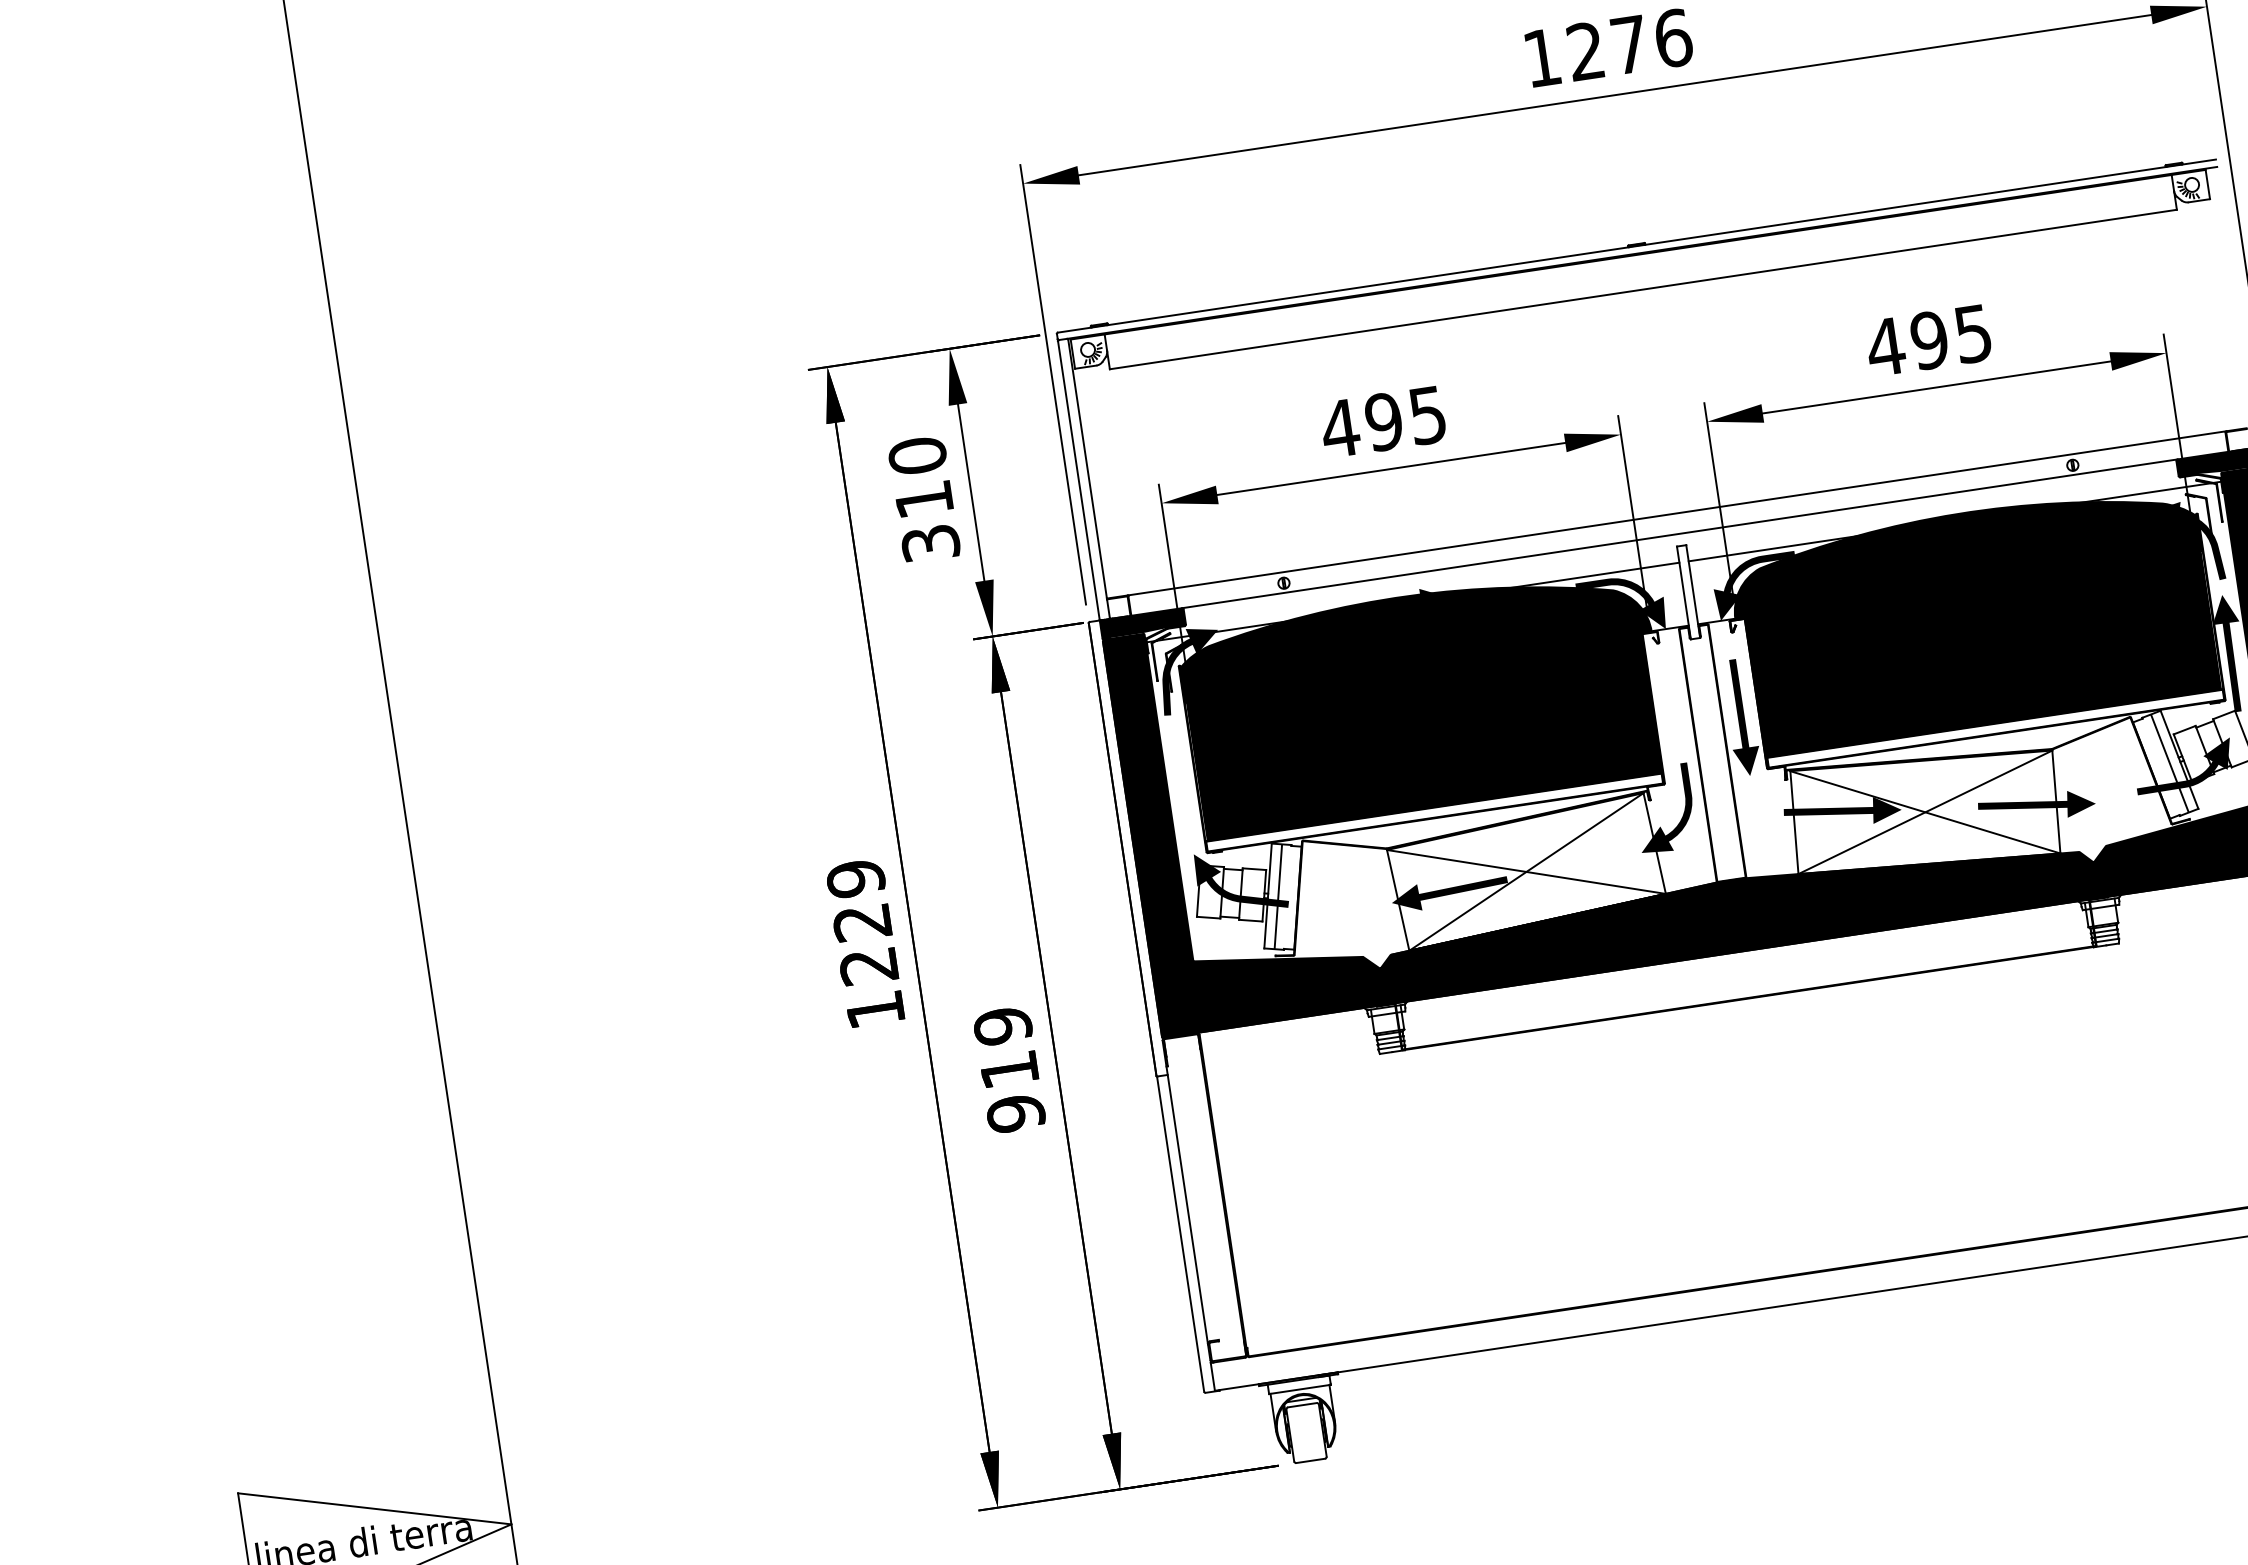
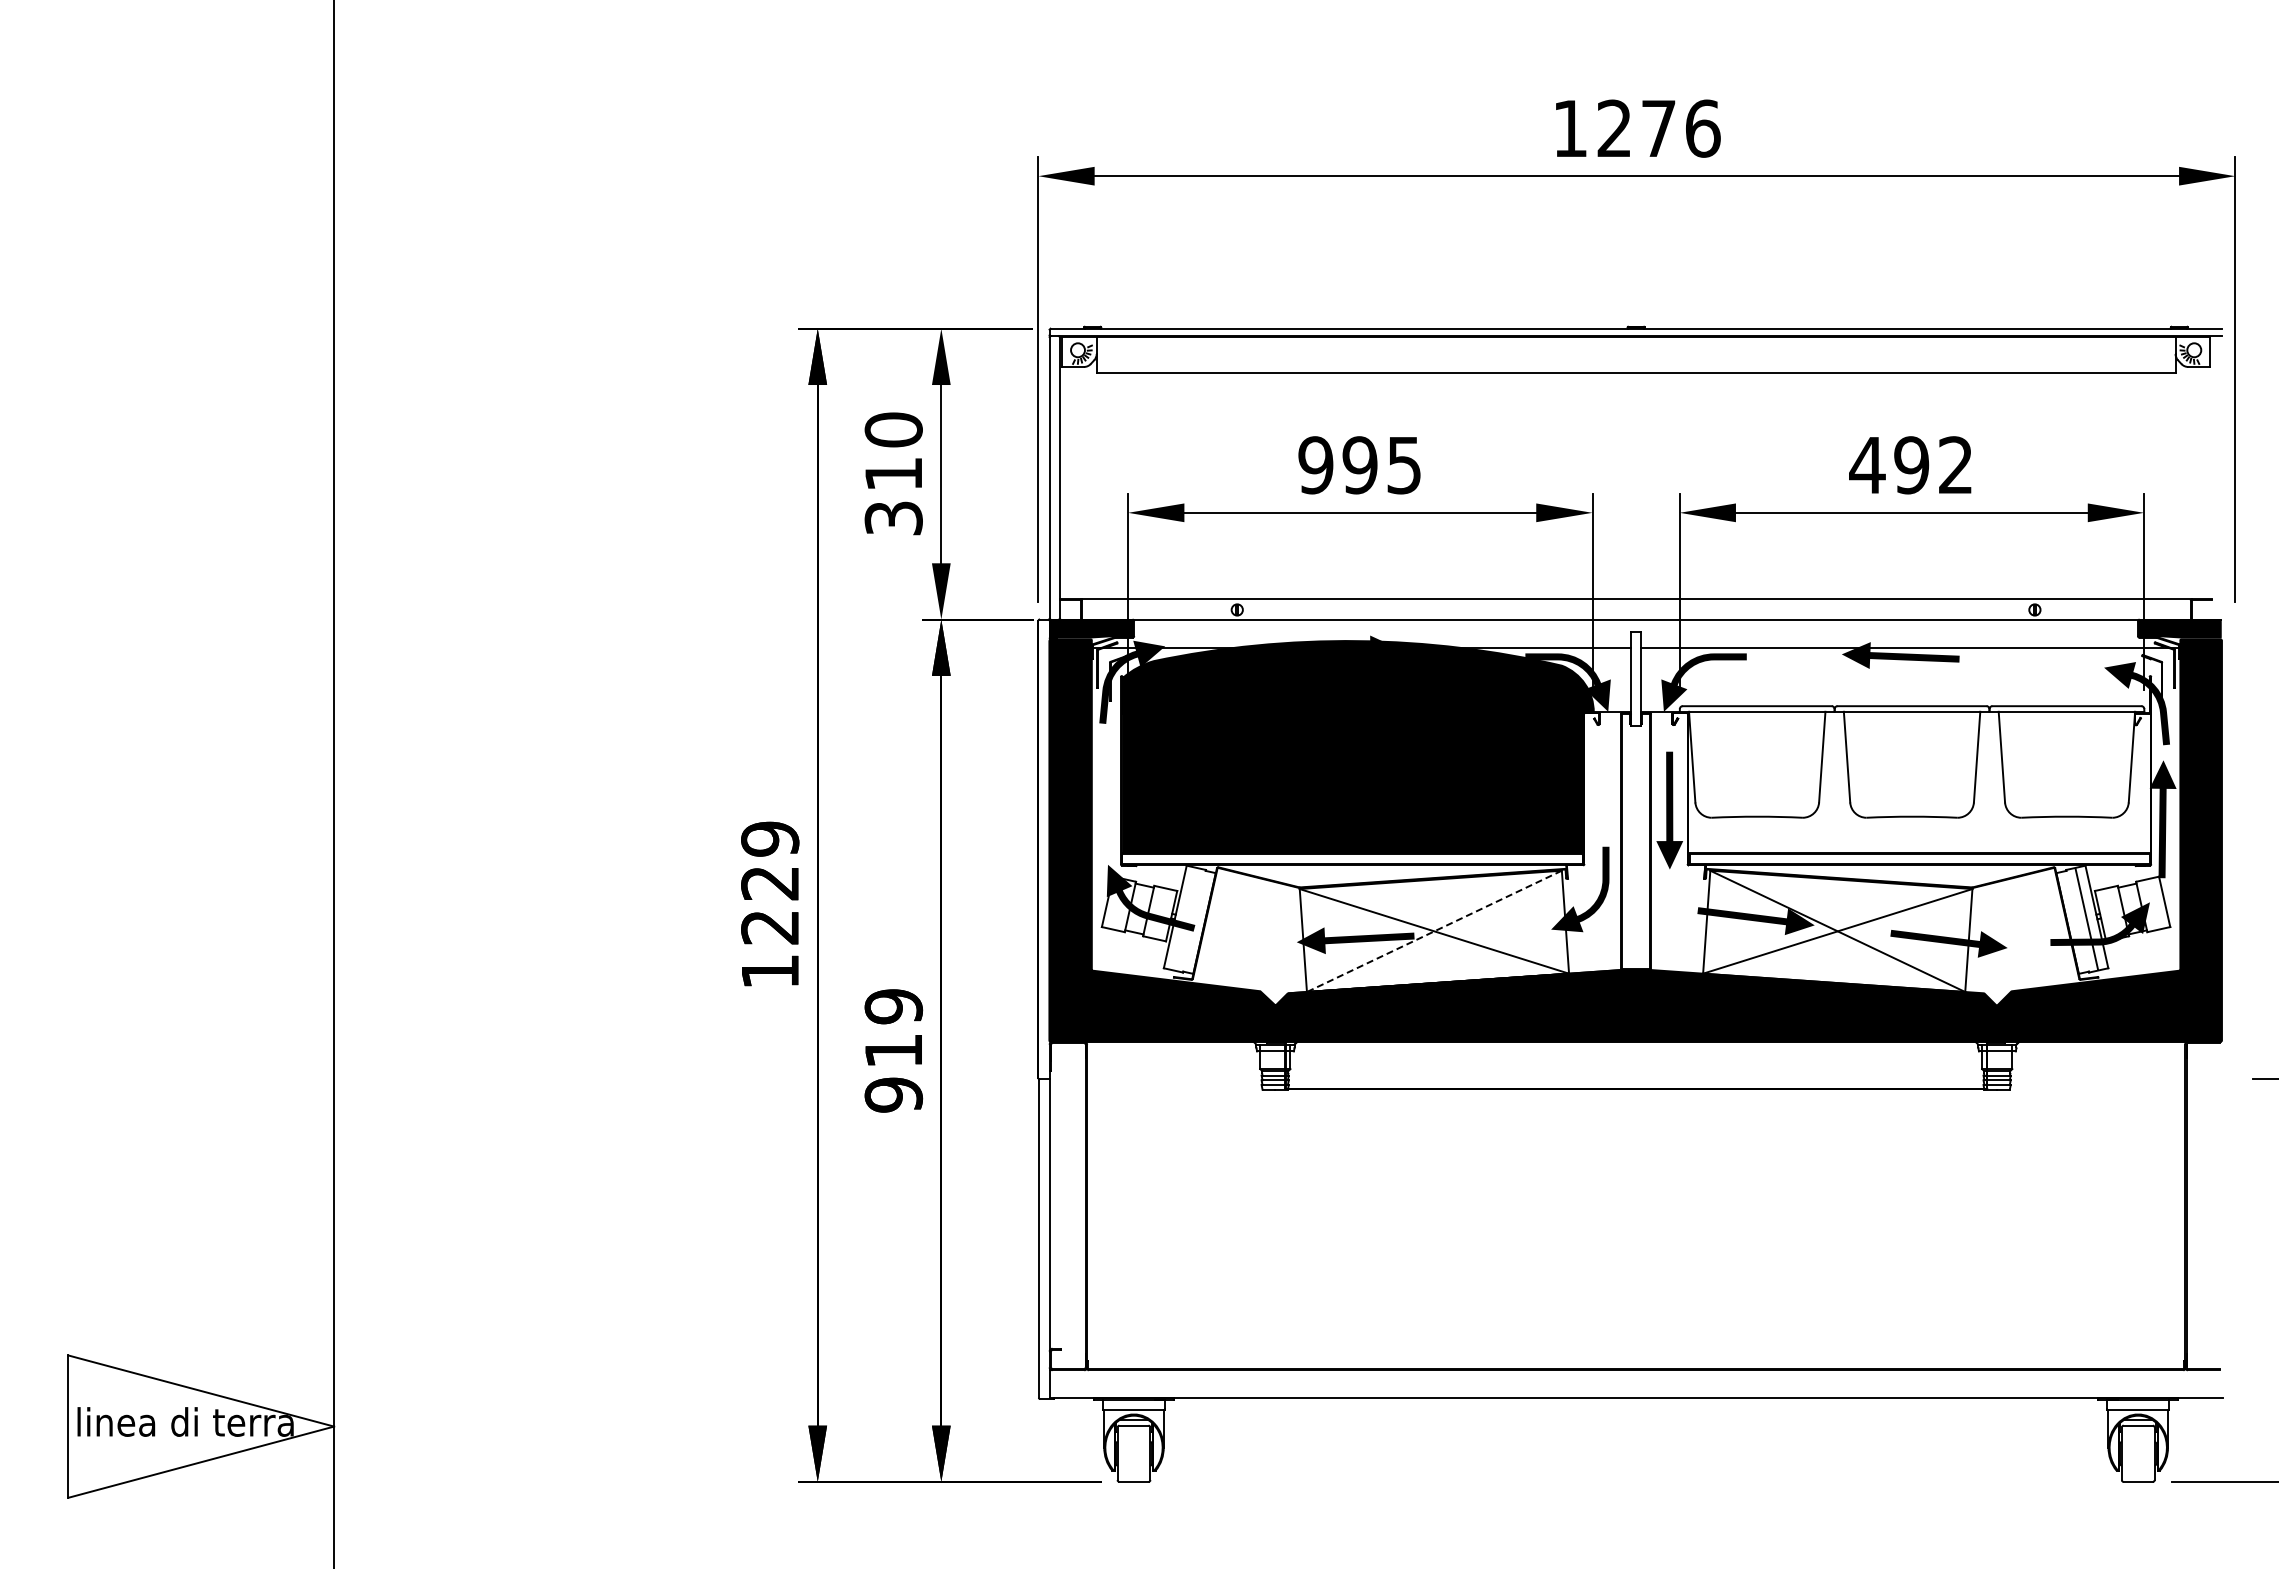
text: (1972, 334) -> (1955, 465), 495 -> 492
text: (1339, 428) -> (1315, 465), 495 -> 995
fill: (1972, 618) -> (1913, 746), removed
line: (1525, 872) -> (1433, 931), solid -> dashed
line: (1278, 896) -> (1185, 918), removed

